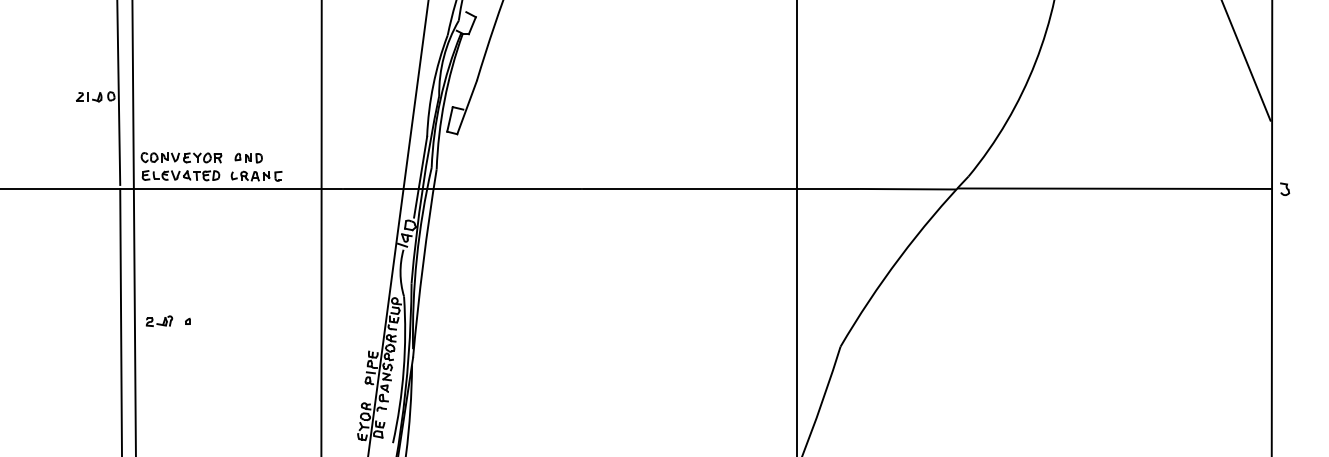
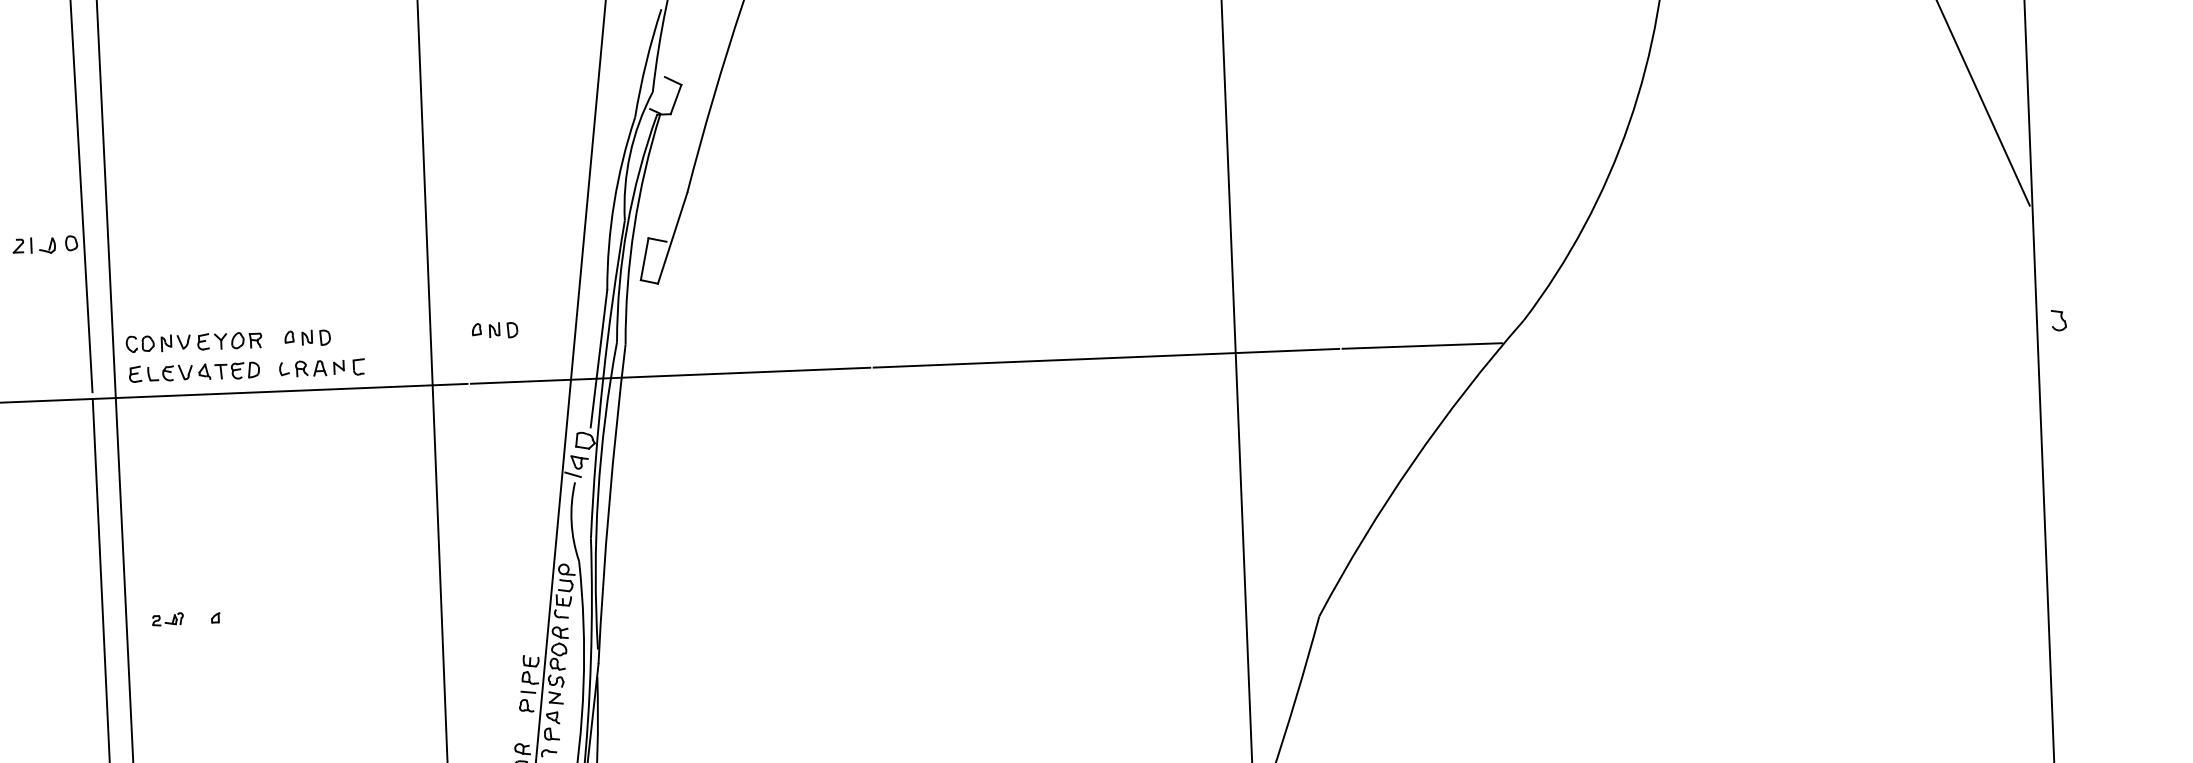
part: (359, 157) -> (494, 329), added
line: (1115, 188) -> (1772, 330), removed
part: (159, 320) -> (167, 618), size x0.7

